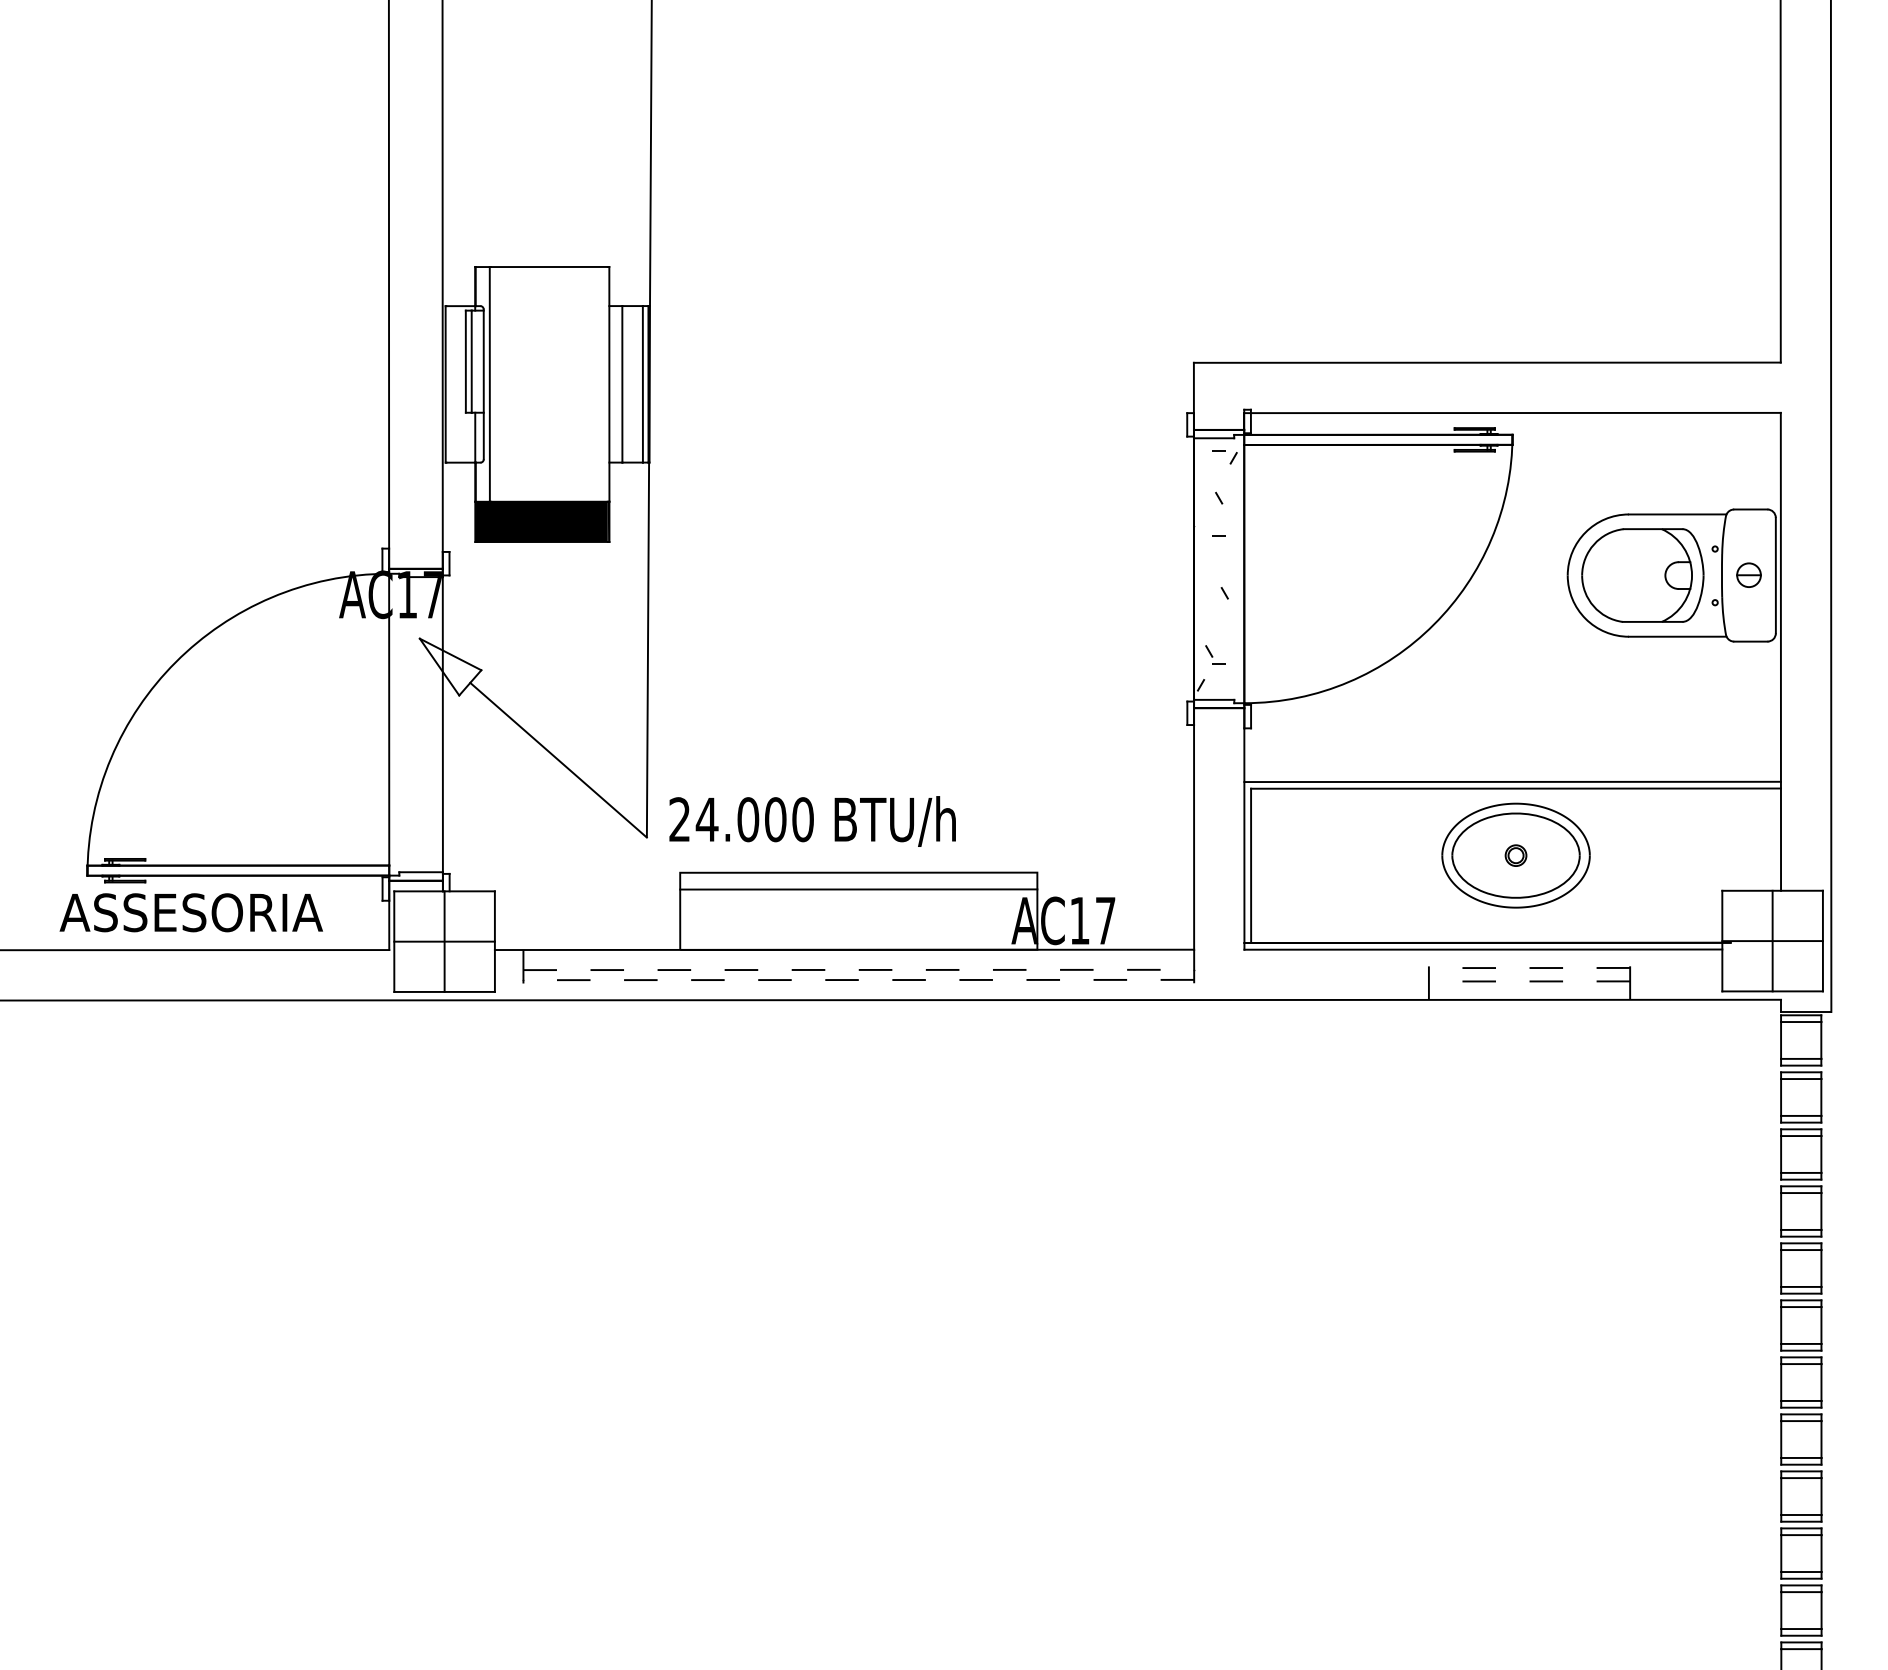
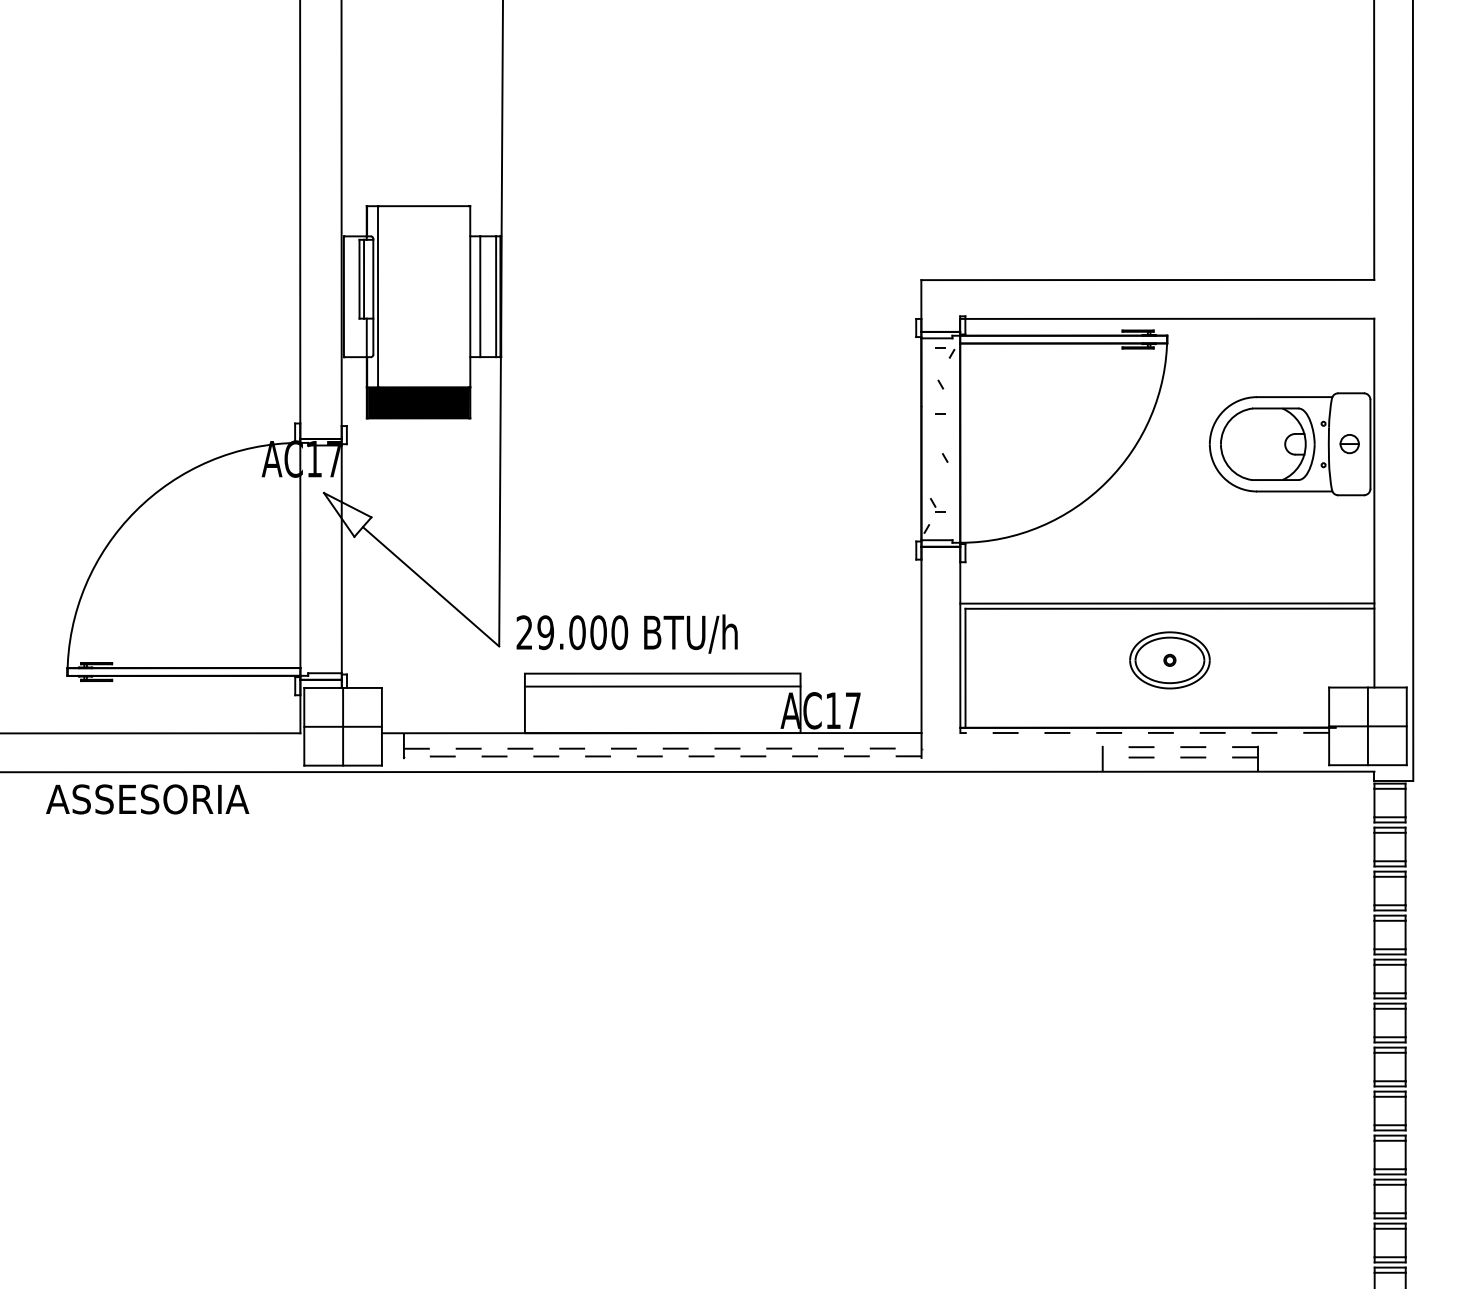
text: (706, 819) -> (545, 632), 24.000 -> 29.000
part: (1515, 855) -> (1169, 660), size x0.7
text: (190, 912) -> (147, 799), moved
line: (1483, 949) -> (1144, 732), solid -> dashed

